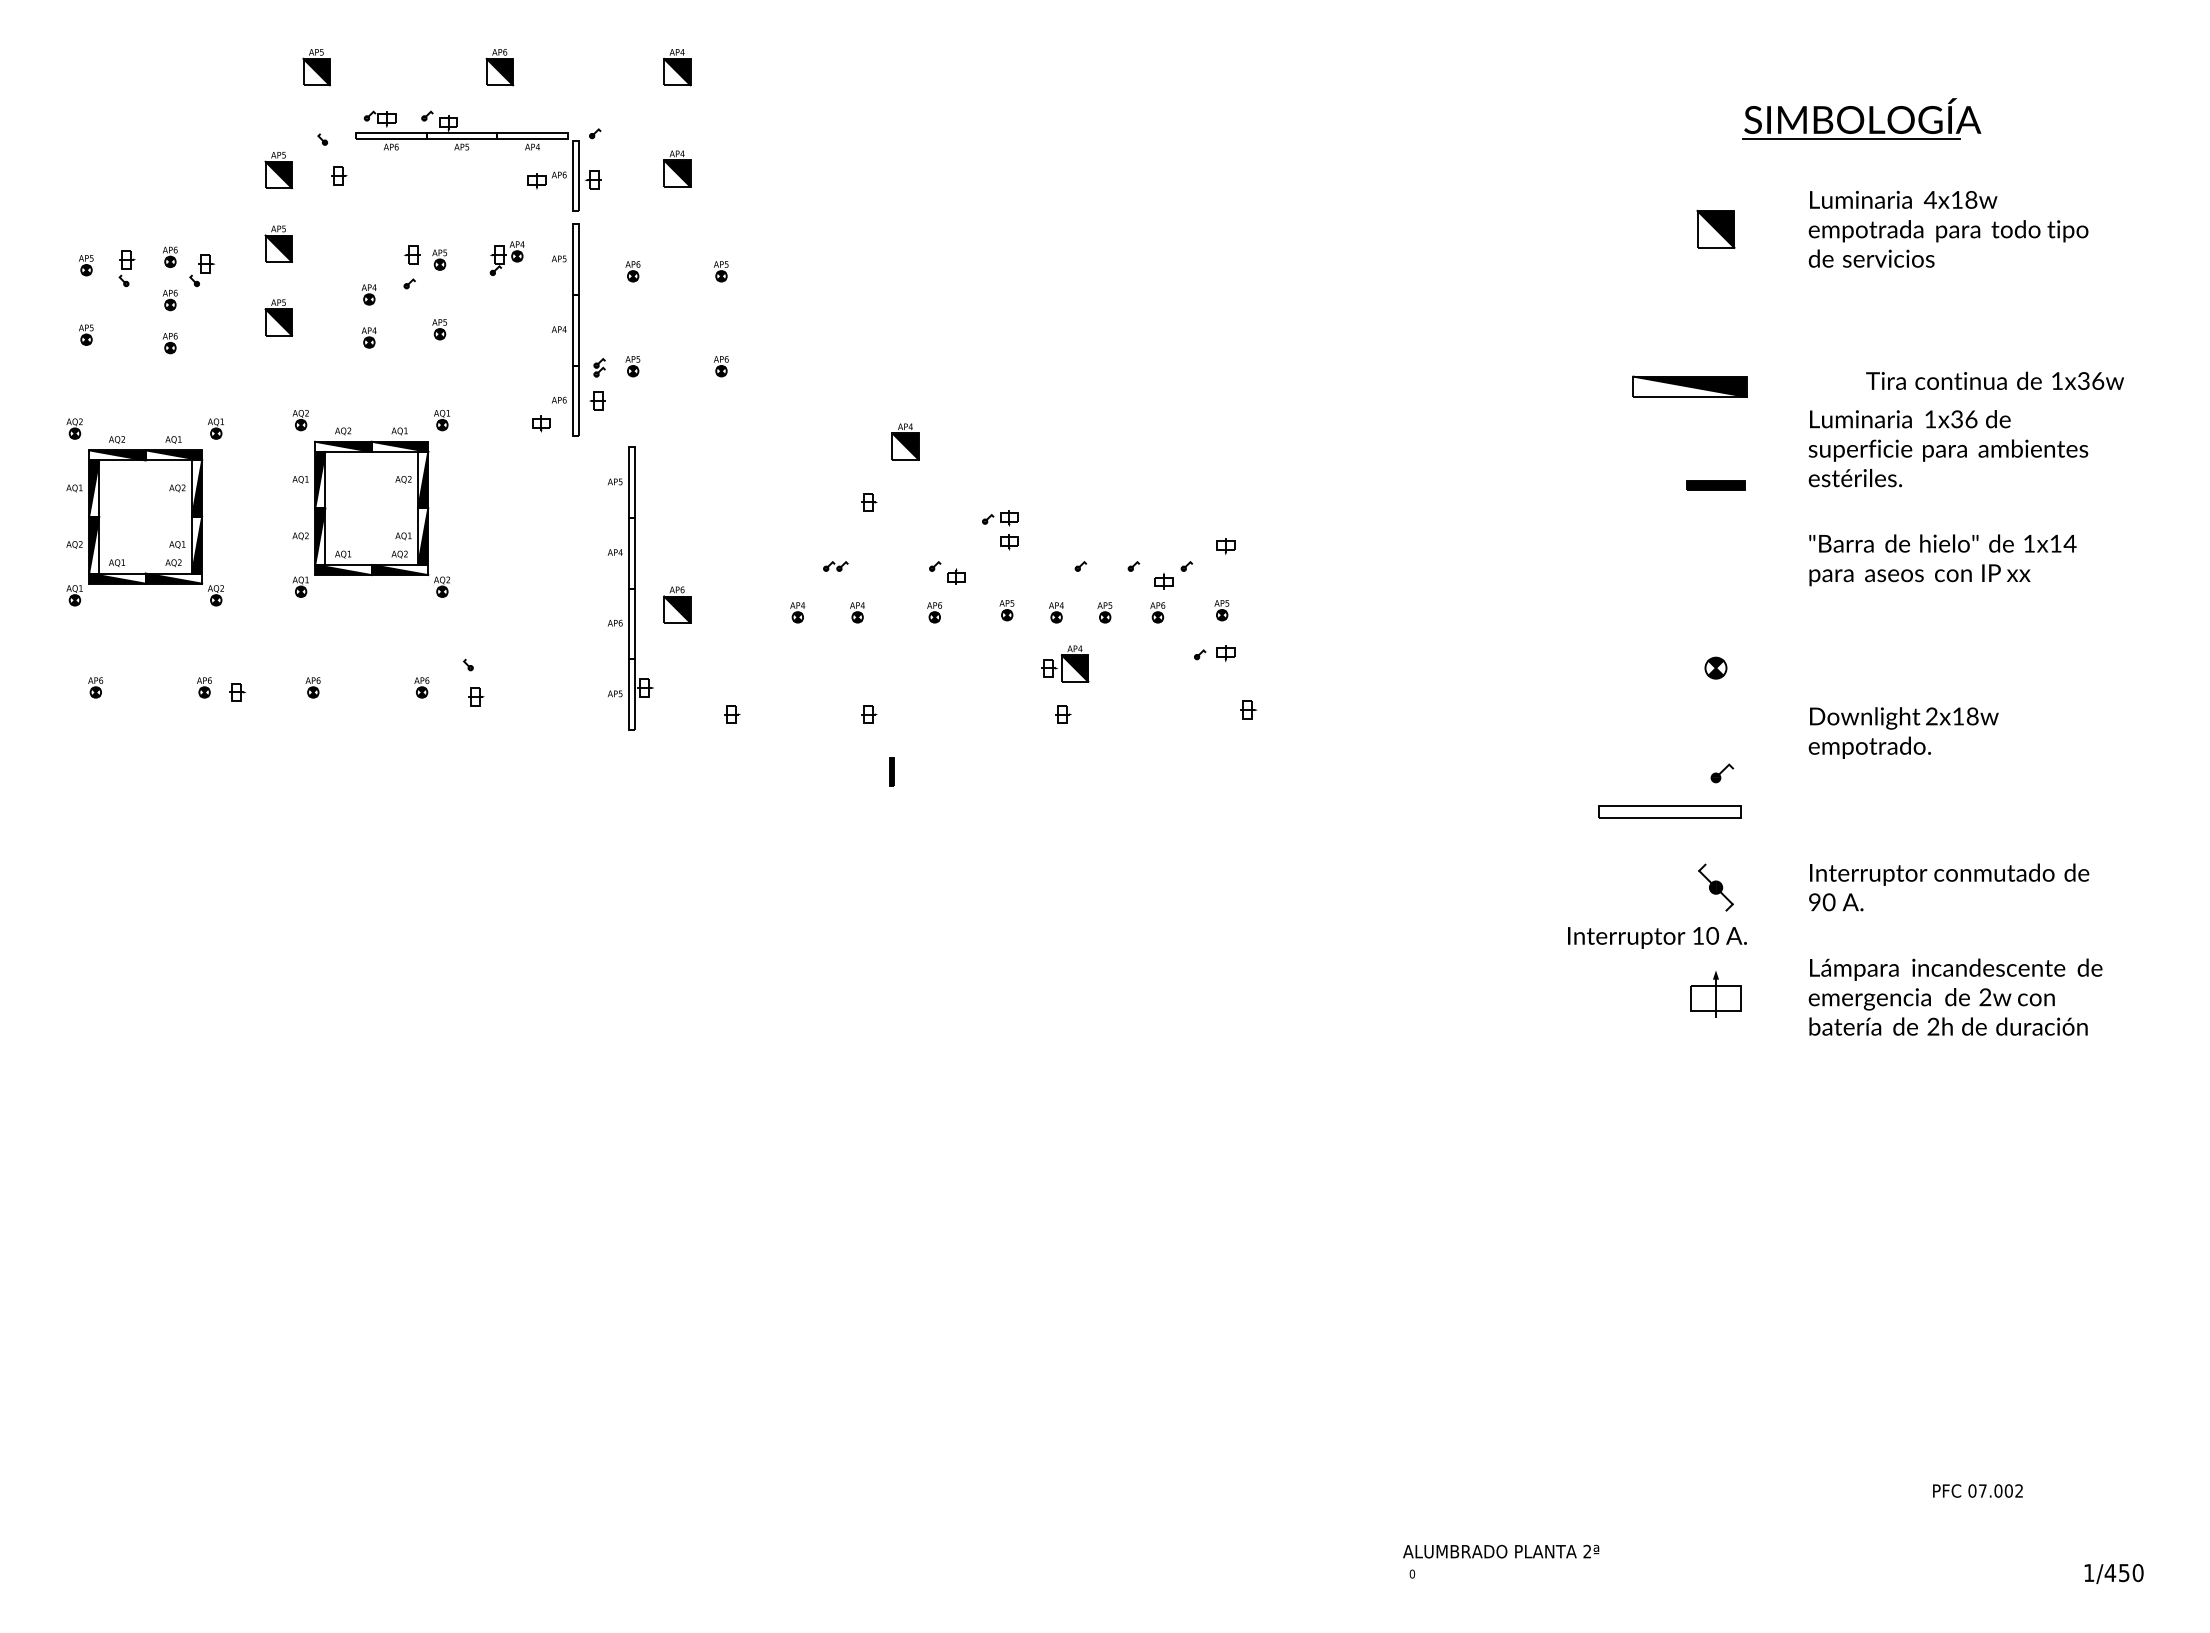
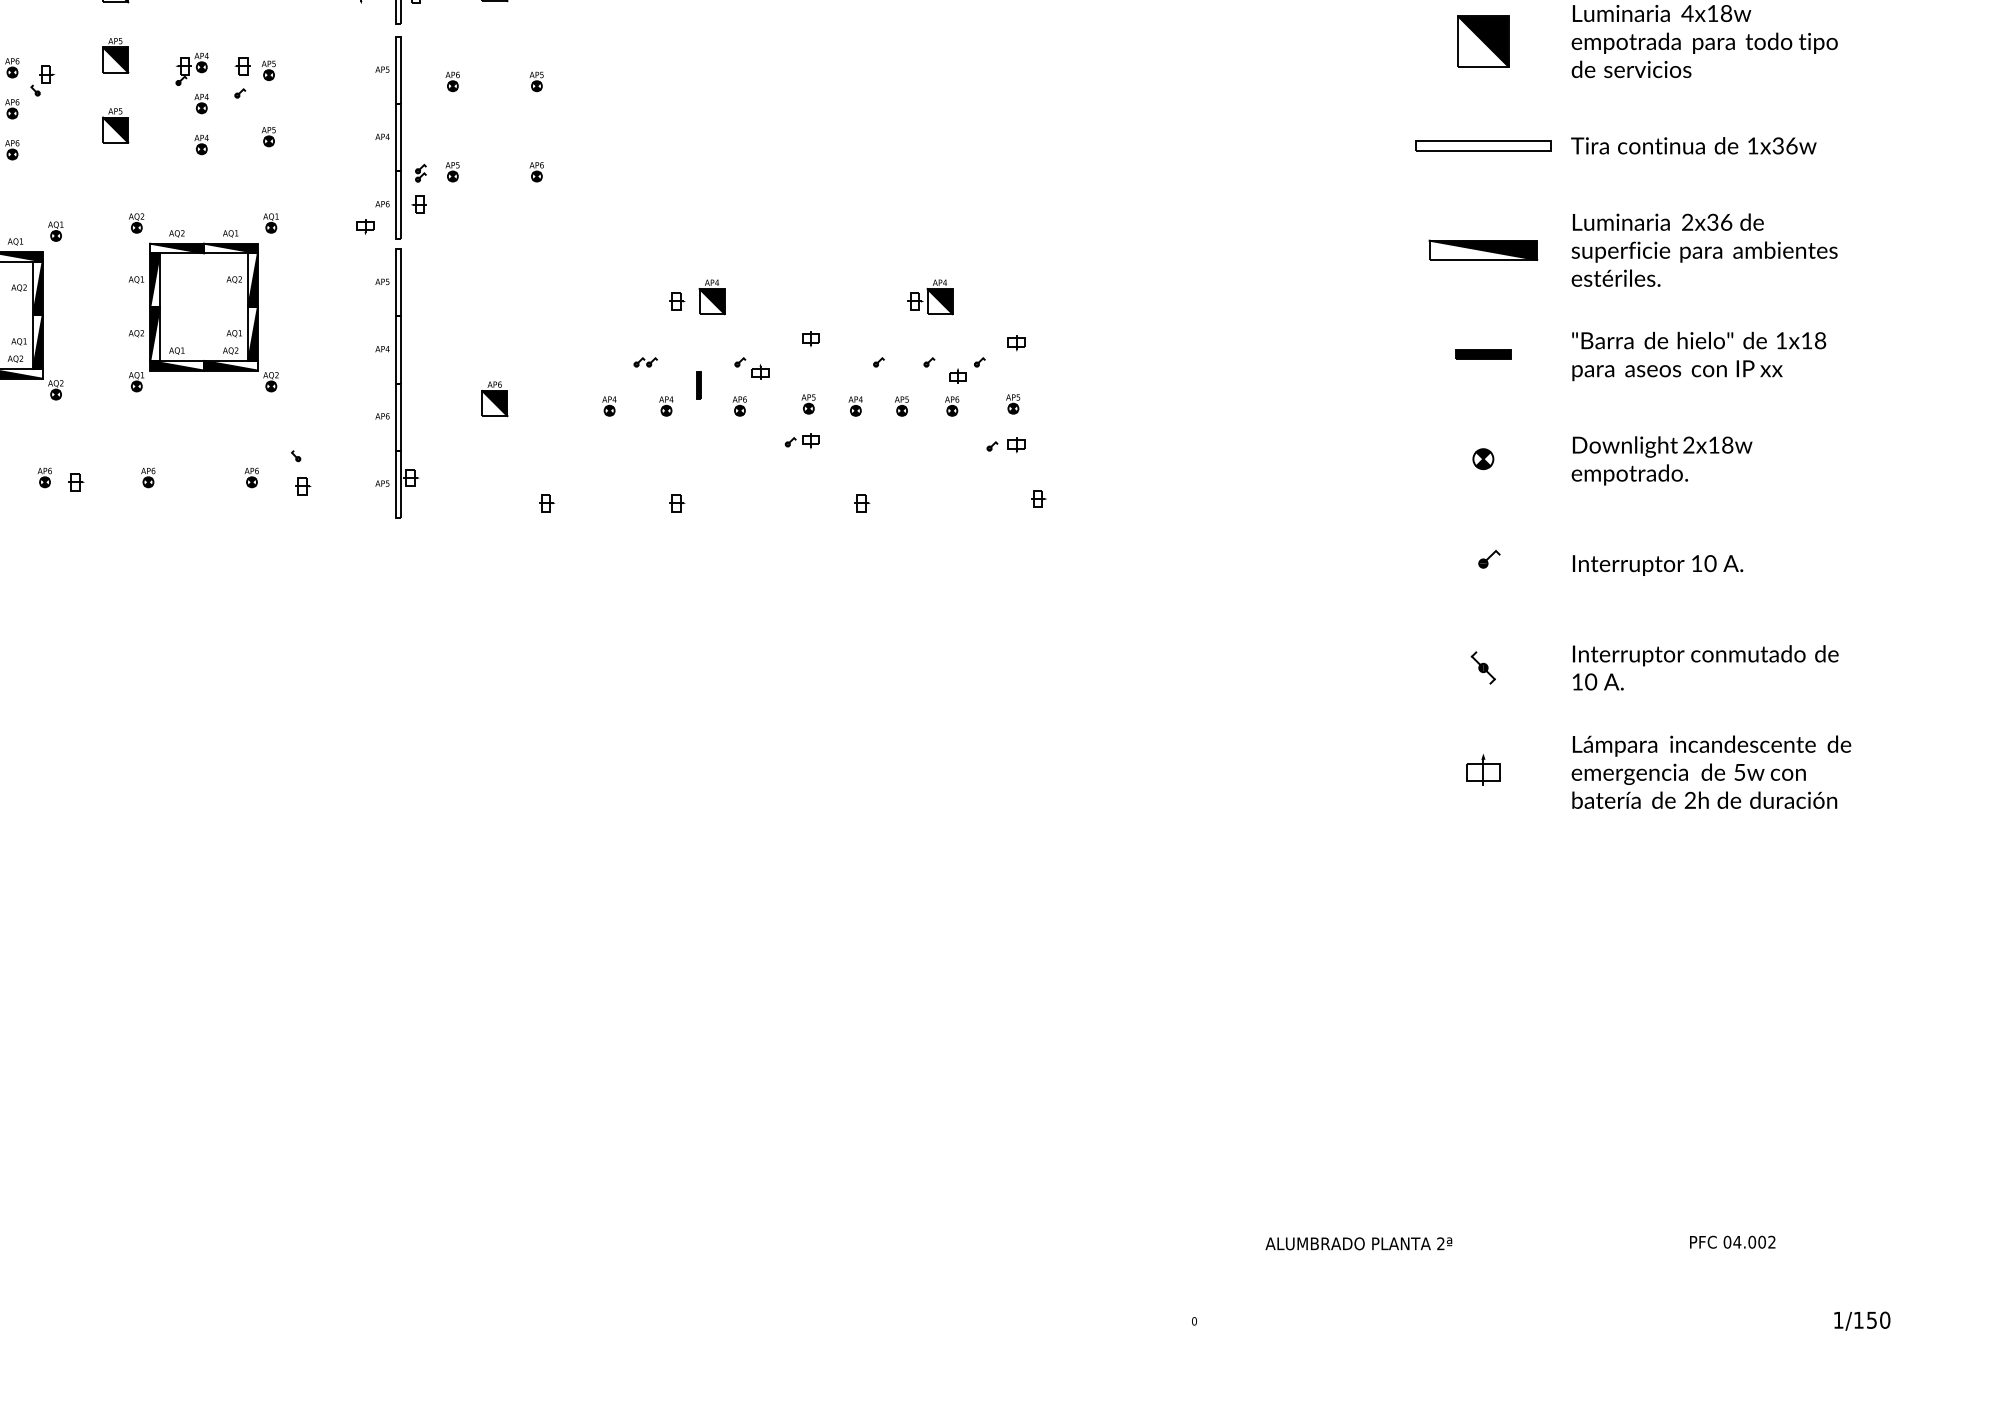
part: (1715, 229) -> (1482, 41), size x1.43
part: (506, 258) -> (191, 69), moved
text: (1994, 380) -> (1693, 145), moved
part: (1689, 386) -> (1482, 250), moved
text: (1930, 419) -> (1687, 222), 1x36 -> 2x36
part: (905, 441) -> (712, 296), moved
part: (1715, 485) -> (1482, 354), moved
part: (1000, 518) -> (802, 441), moved
text: (2069, 543) -> (1819, 340), 1x14 -> 1x18
part: (630, 588) -> (397, 383), moved
part: (1065, 663) -> (930, 296), moved
text: (1903, 732) -> (1661, 460), moved
part: (891, 771) -> (698, 385), moved
part: (1669, 811) -> (1482, 145), moved
part: (1715, 887) -> (1482, 667), size x0.71
text: (1814, 902) -> (1577, 682), 90 -> 10
text: (1657, 937) -> (1658, 565), moved
part: (1715, 994) -> (1482, 769), size x0.71
text: (1985, 997) -> (1739, 772), 2w -> 5w
text: (1982, 1490) -> (1737, 1241), 07.002 -> 04.002
text: (1501, 1551) -> (1359, 1243), moved
text: (2110, 1572) -> (1858, 1319), 1/450 -> 1/150

